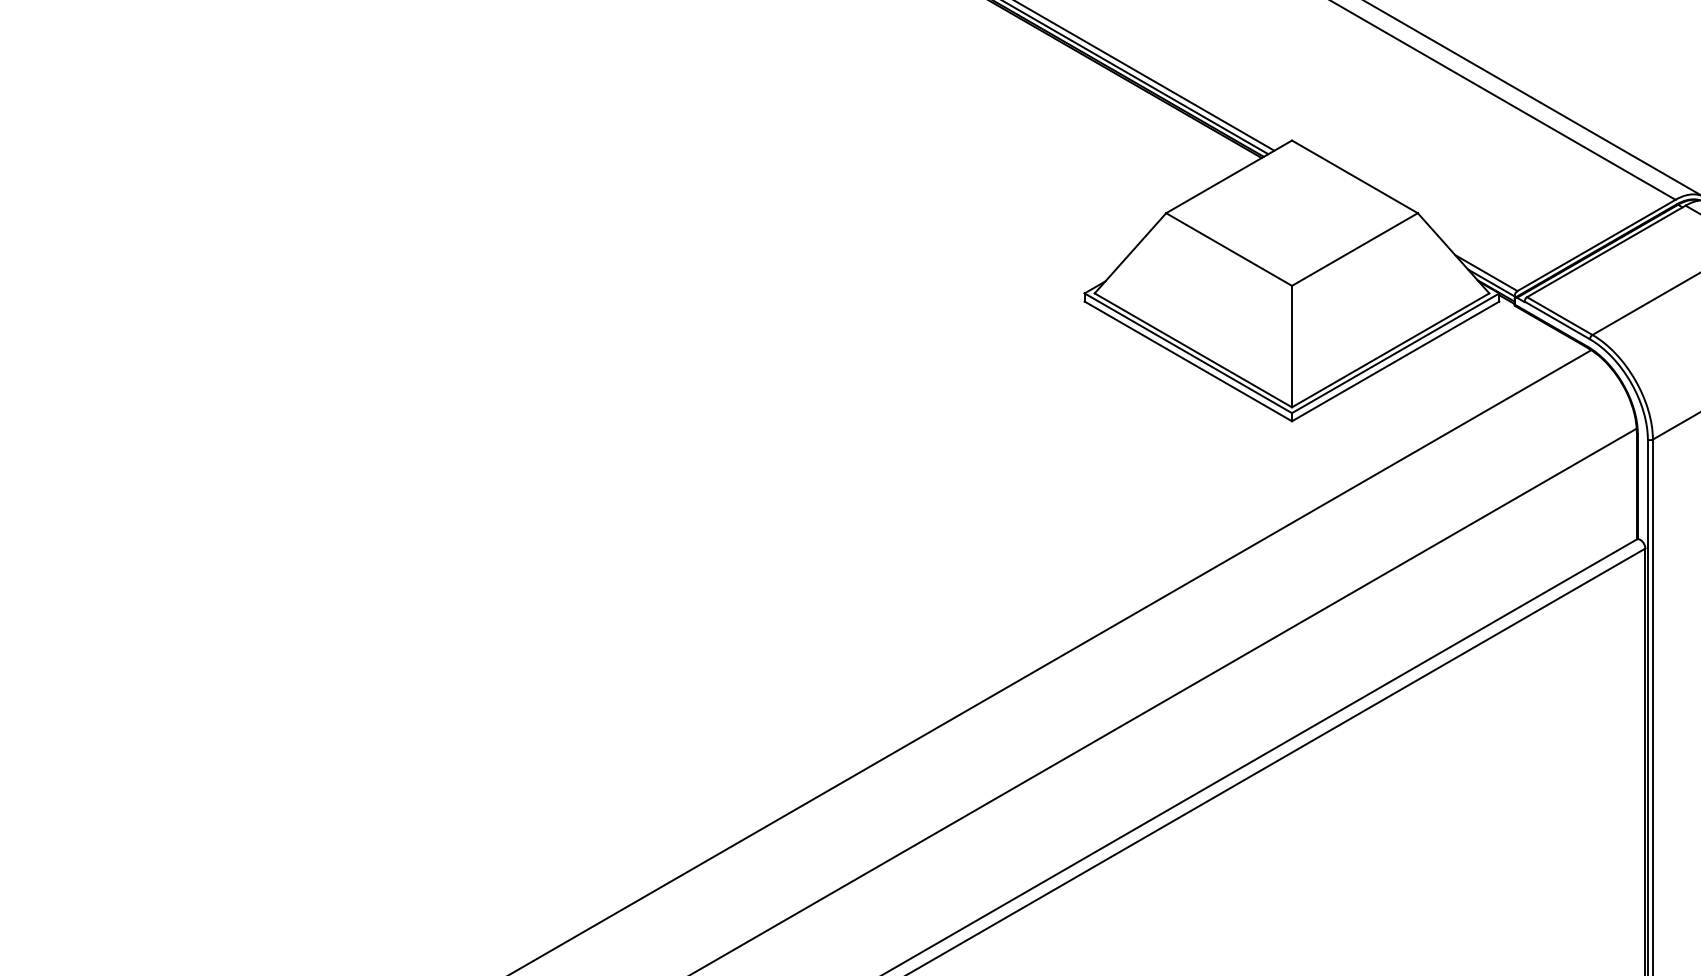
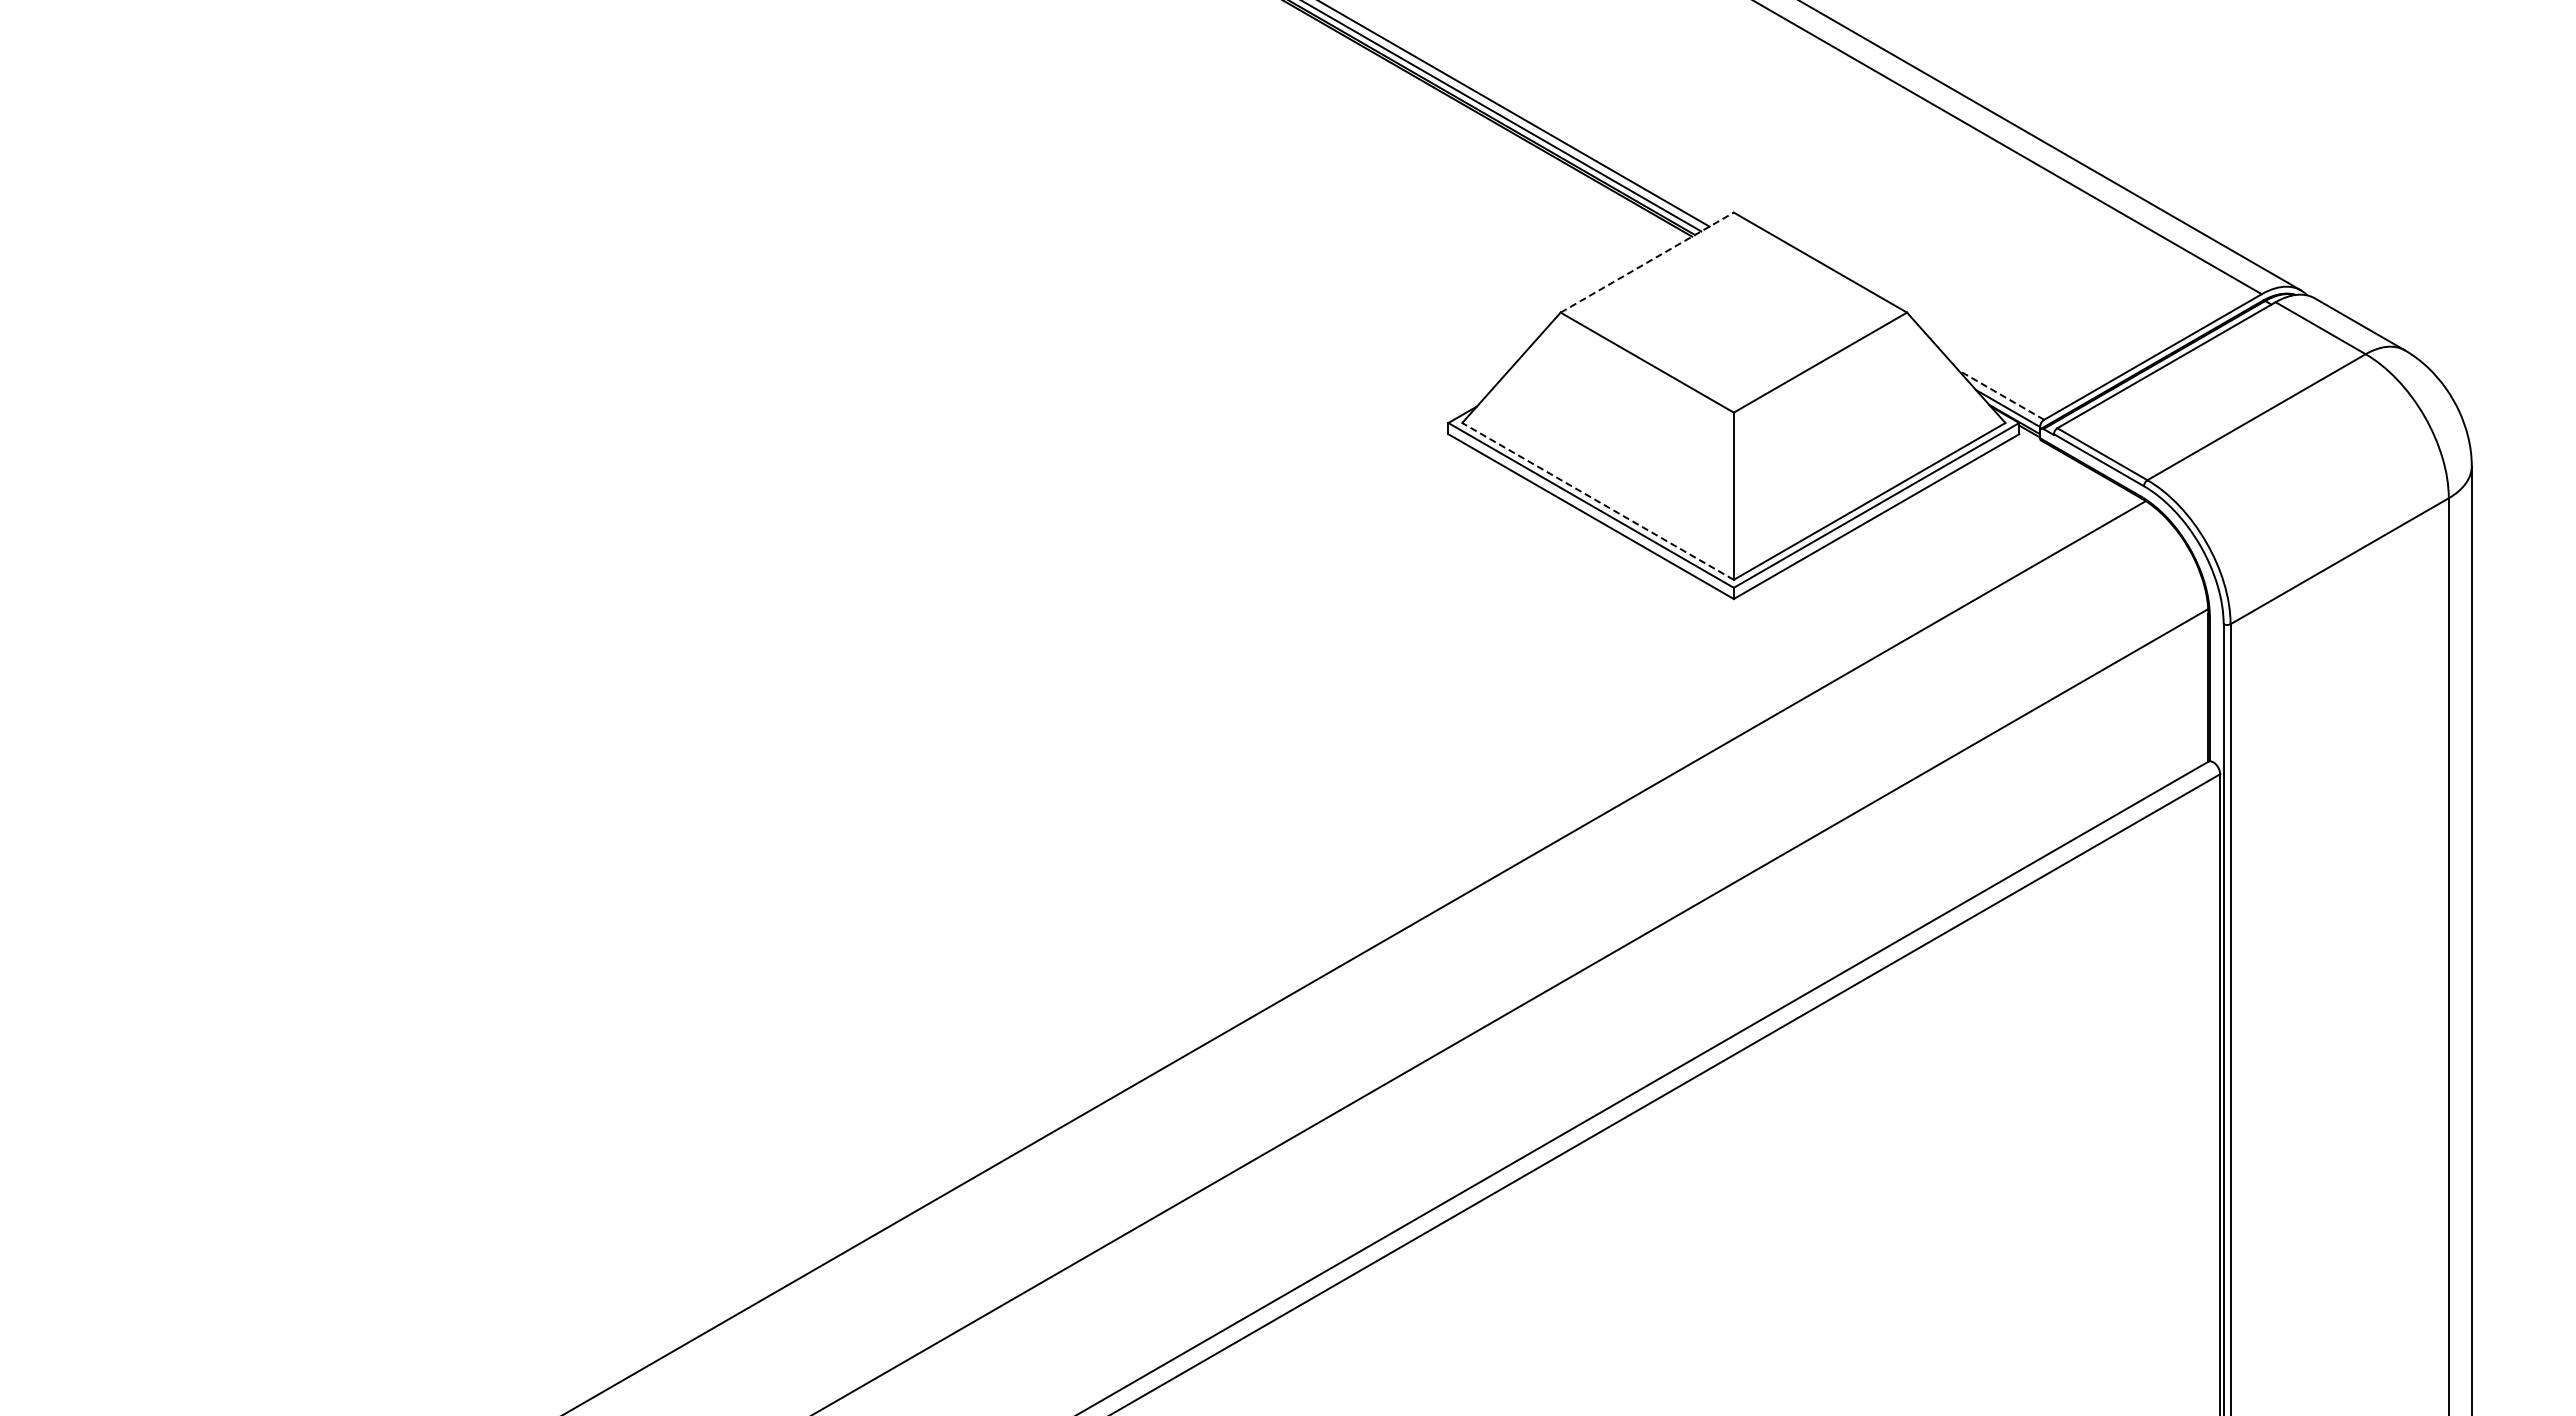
line: (1229, 176) -> (1647, 262), solid -> dashed
line: (1486, 273) -> (2001, 395), solid -> dashed
line: (1193, 350) -> (1598, 501), solid -> dashed

